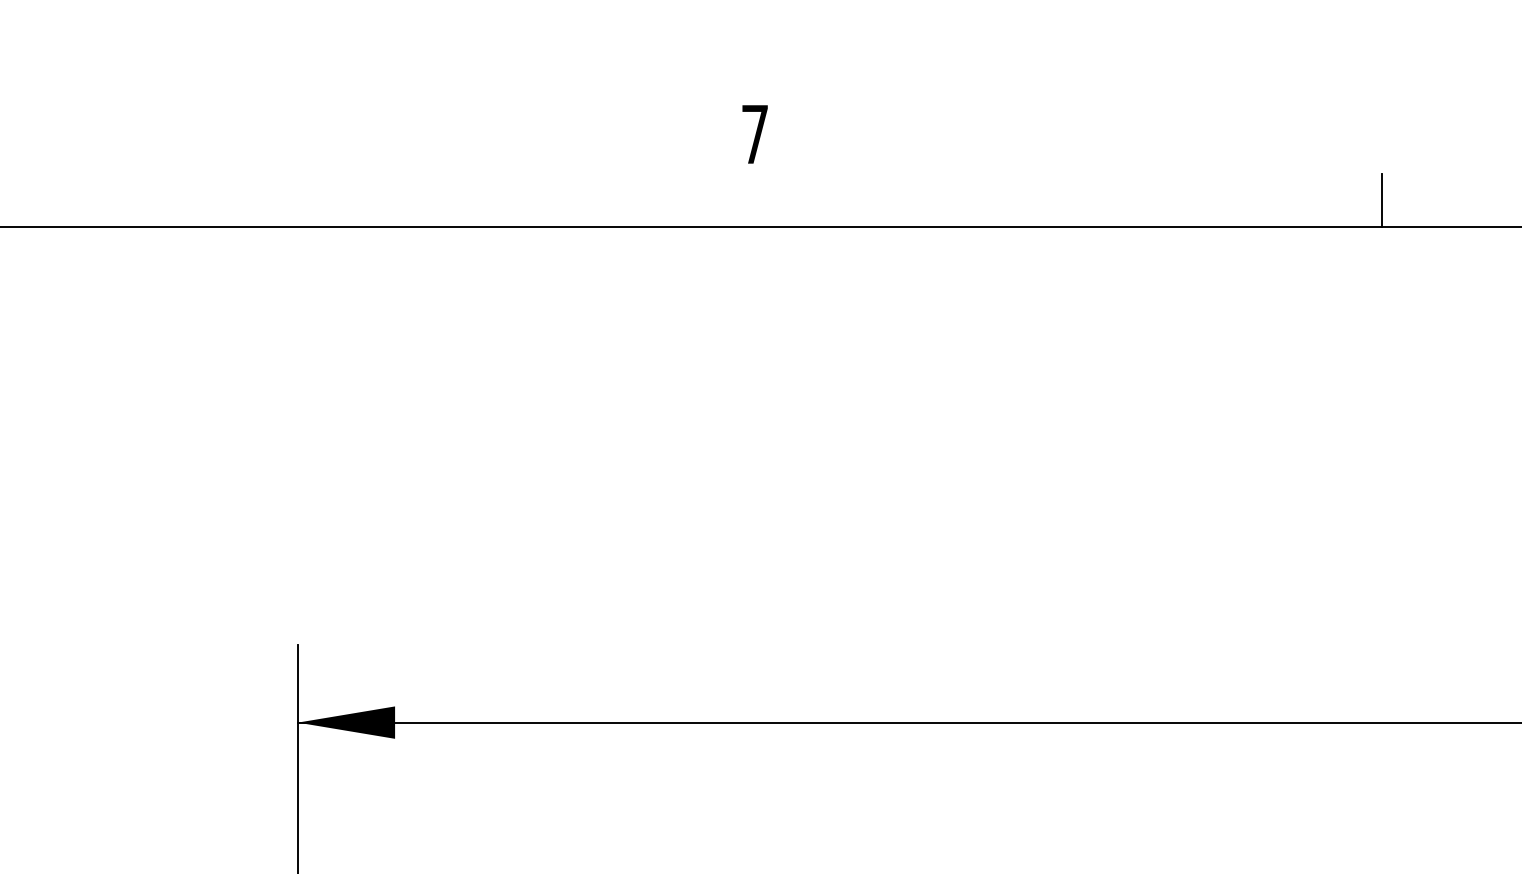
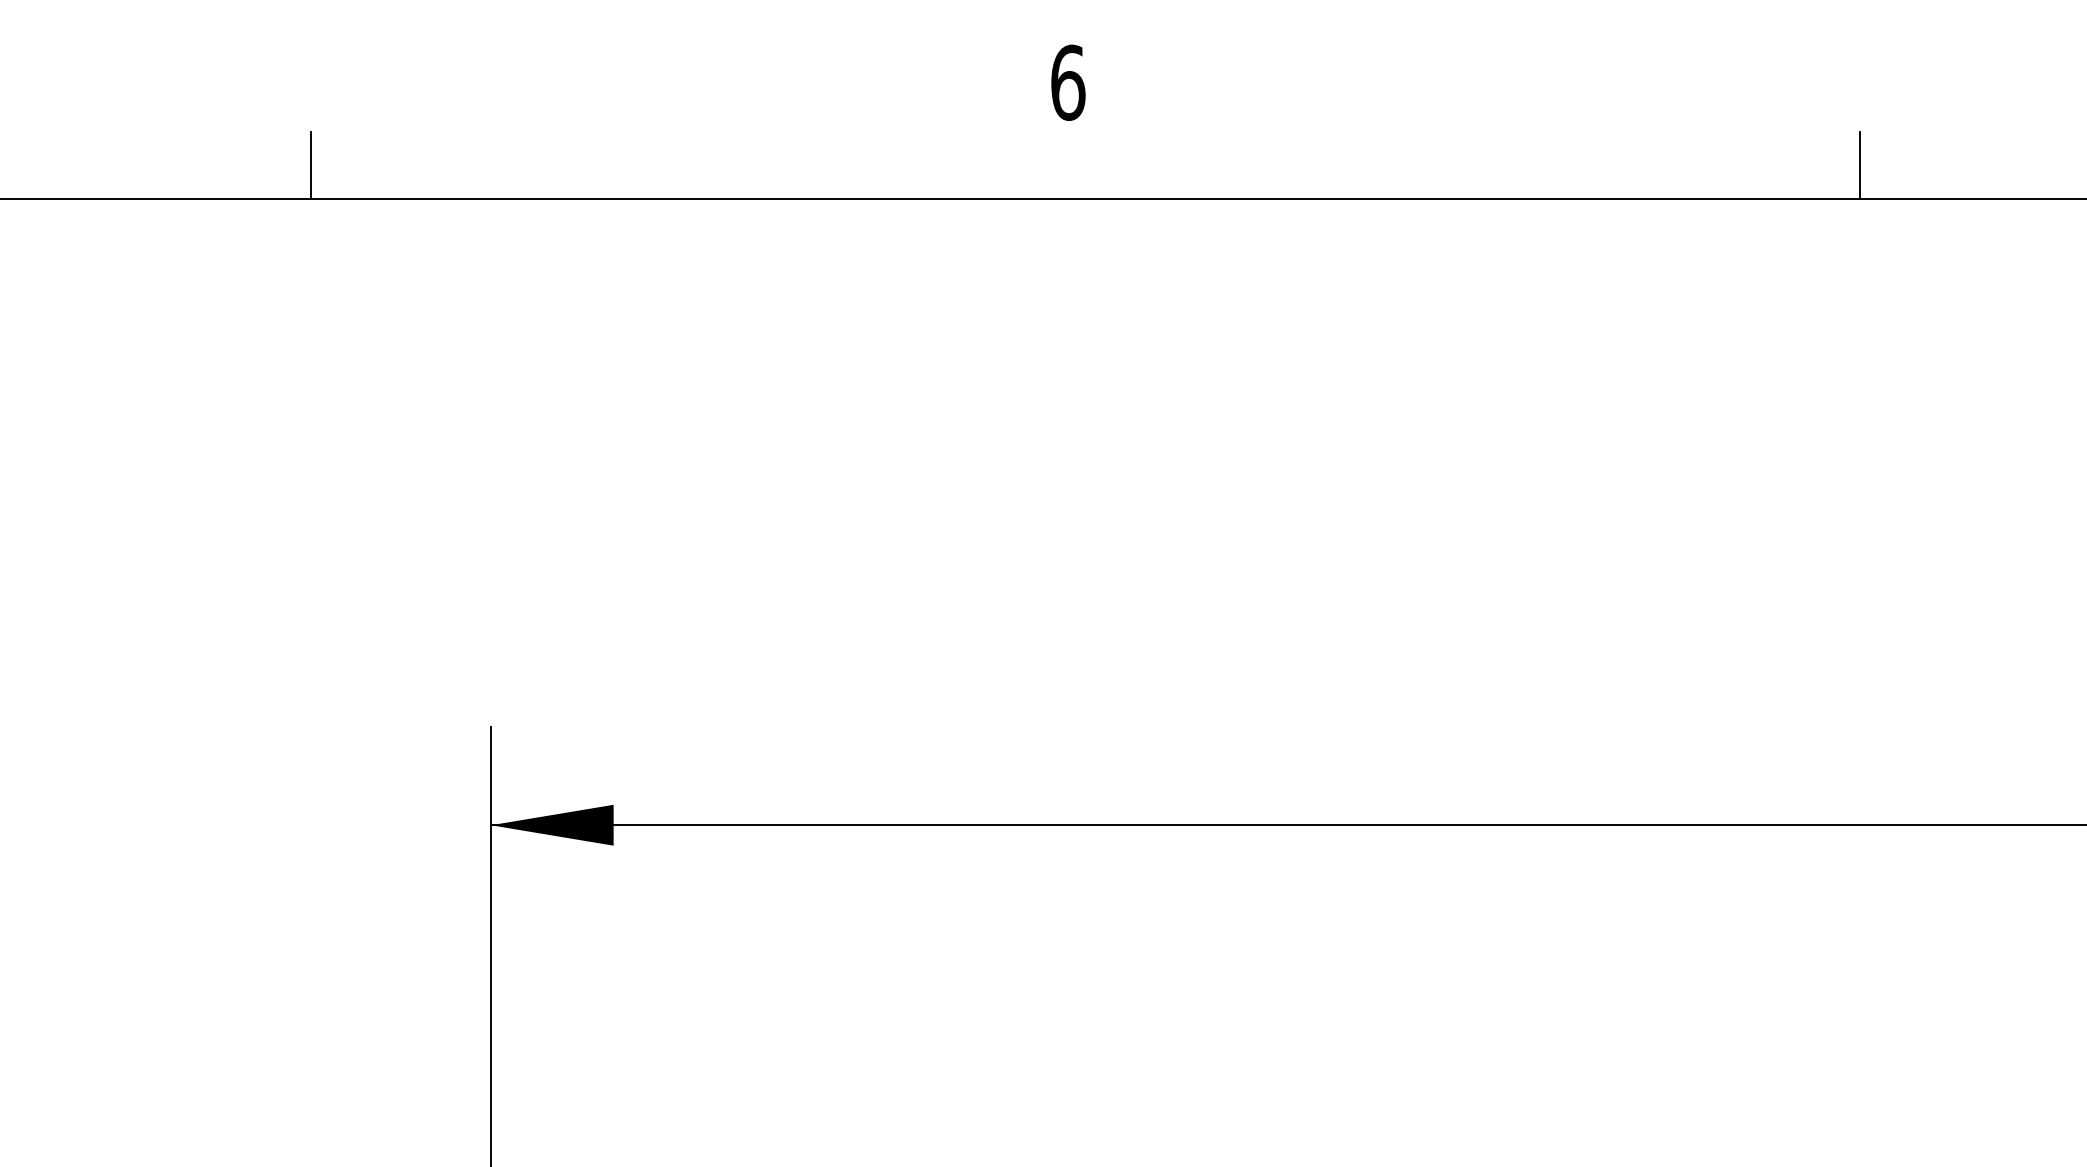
text: (755, 134) -> (1068, 82), 7 -> 6
line: (154, 199) -> (310, 165), added

